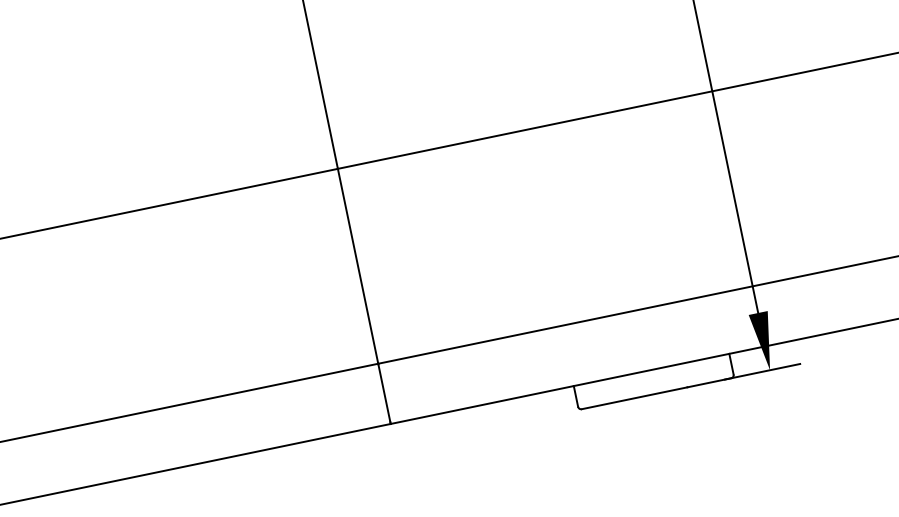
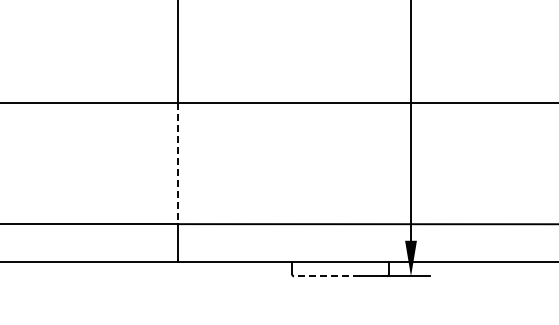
line: (358, 266) -> (178, 163), solid -> dashed
line: (634, 398) -> (326, 276), solid -> dashed

